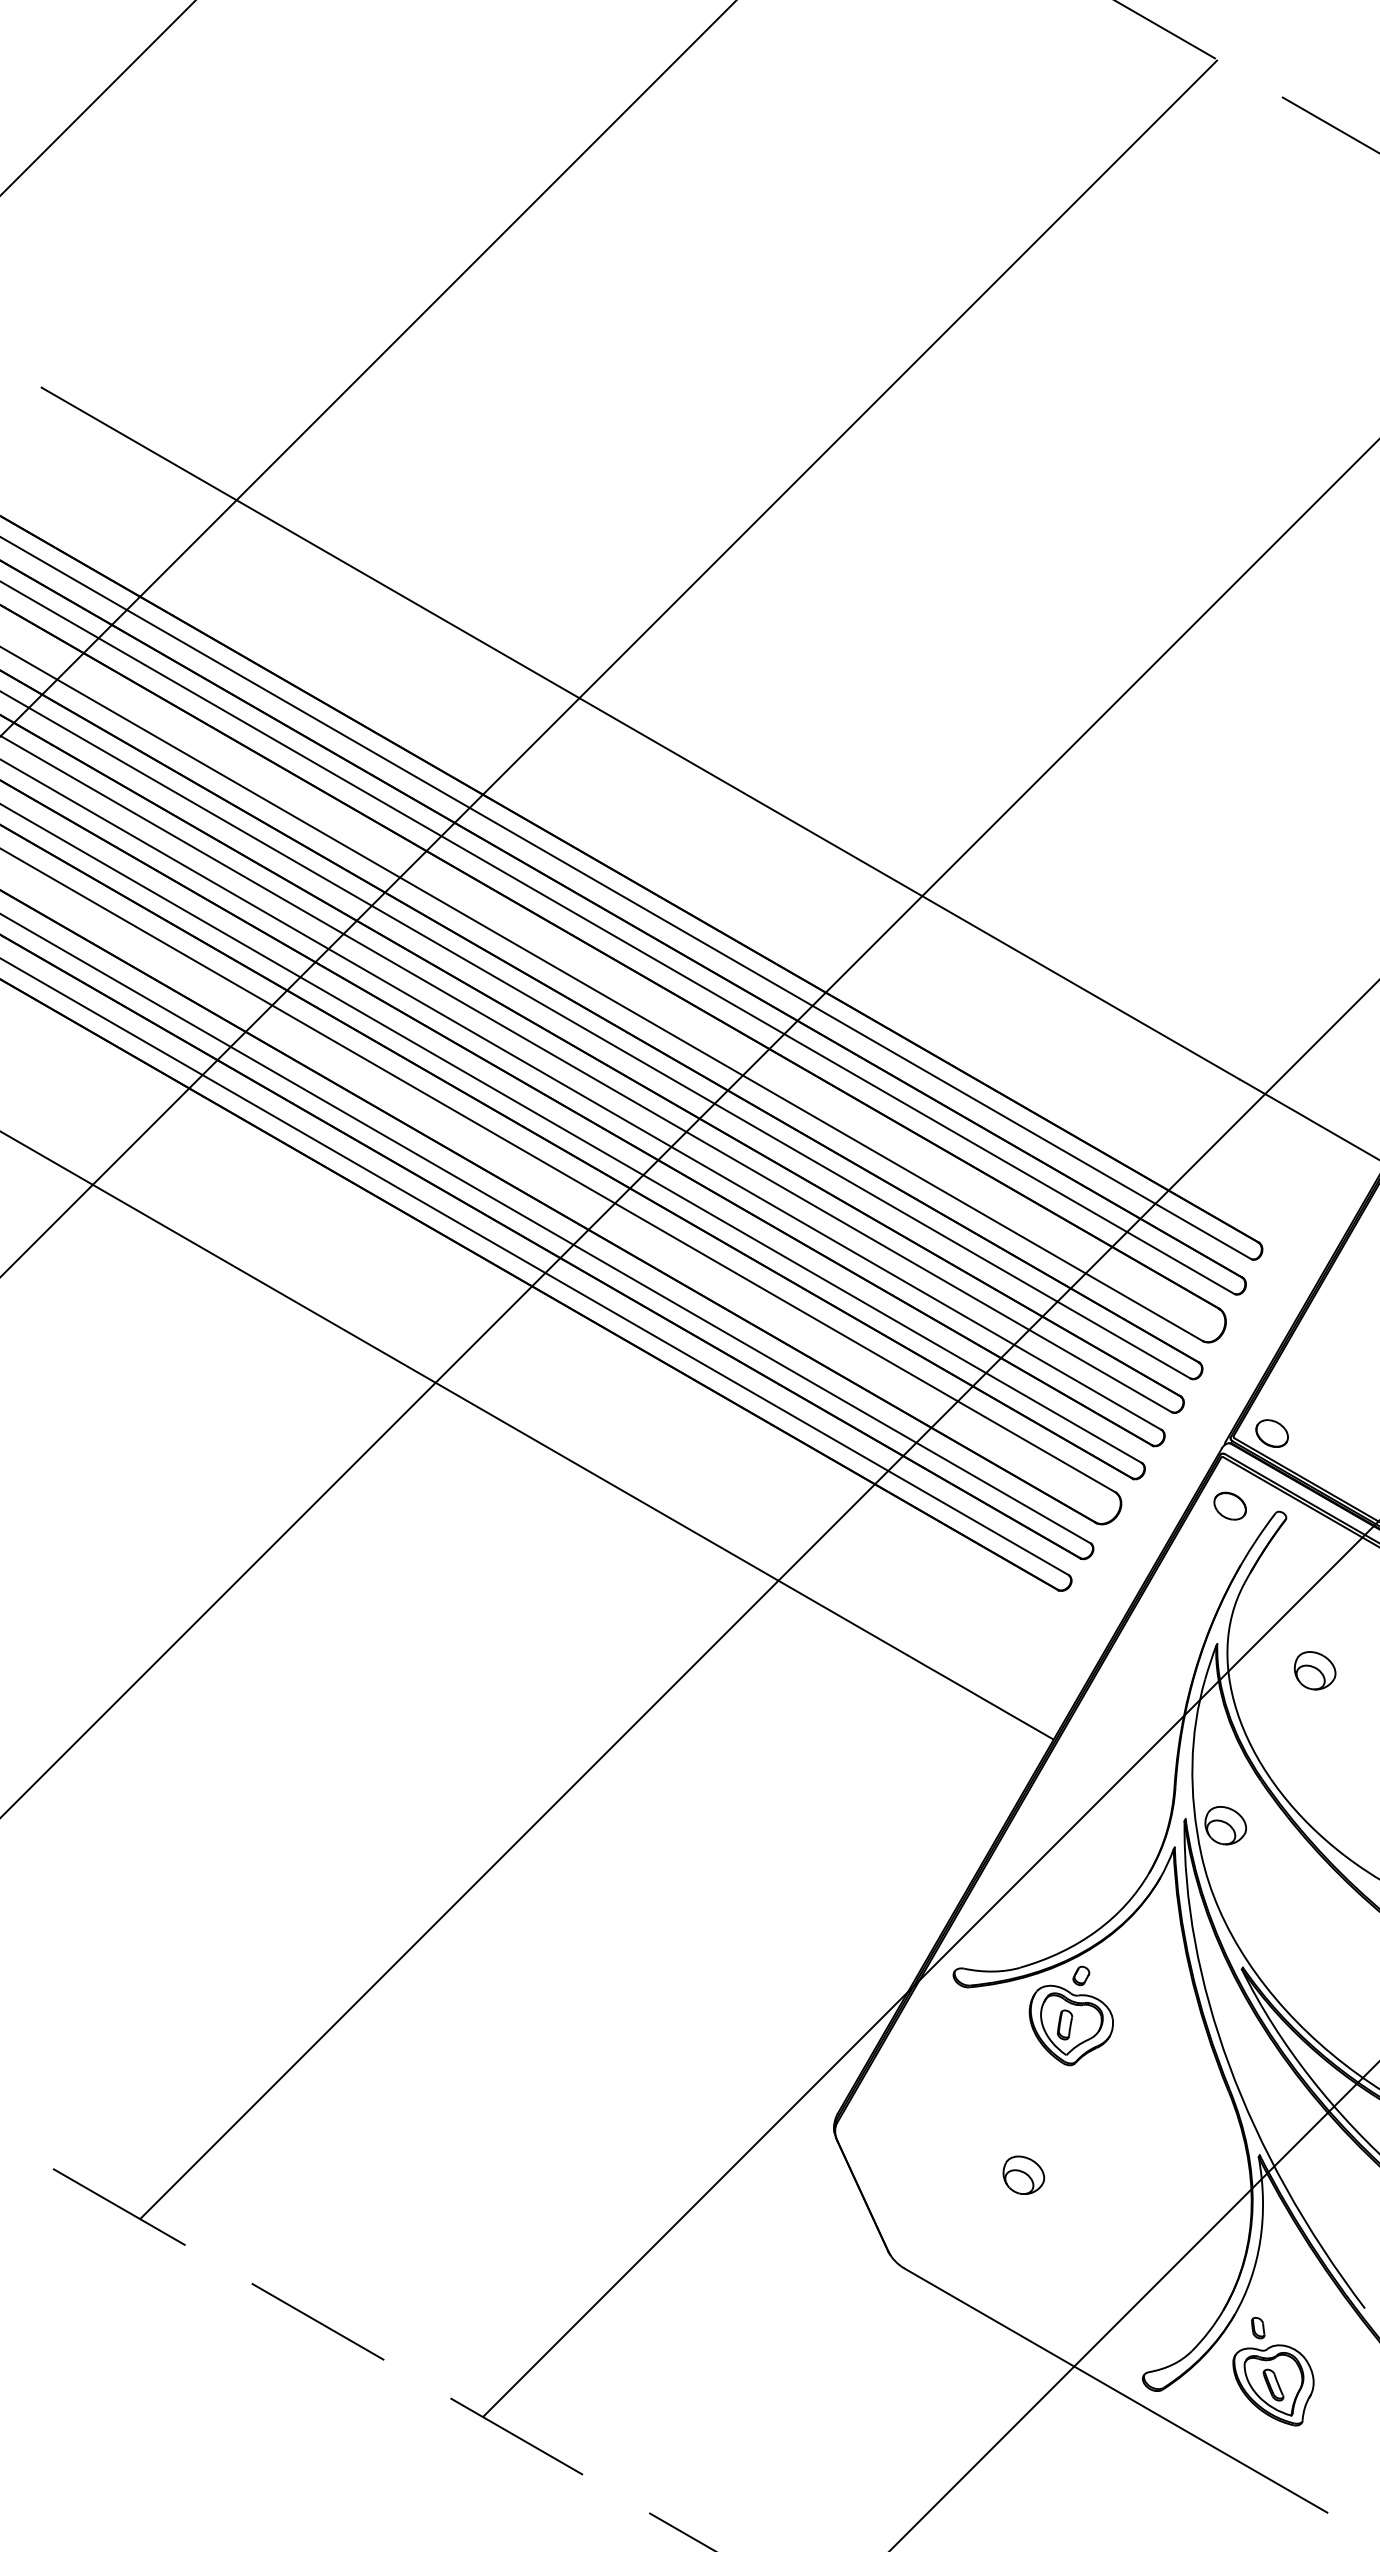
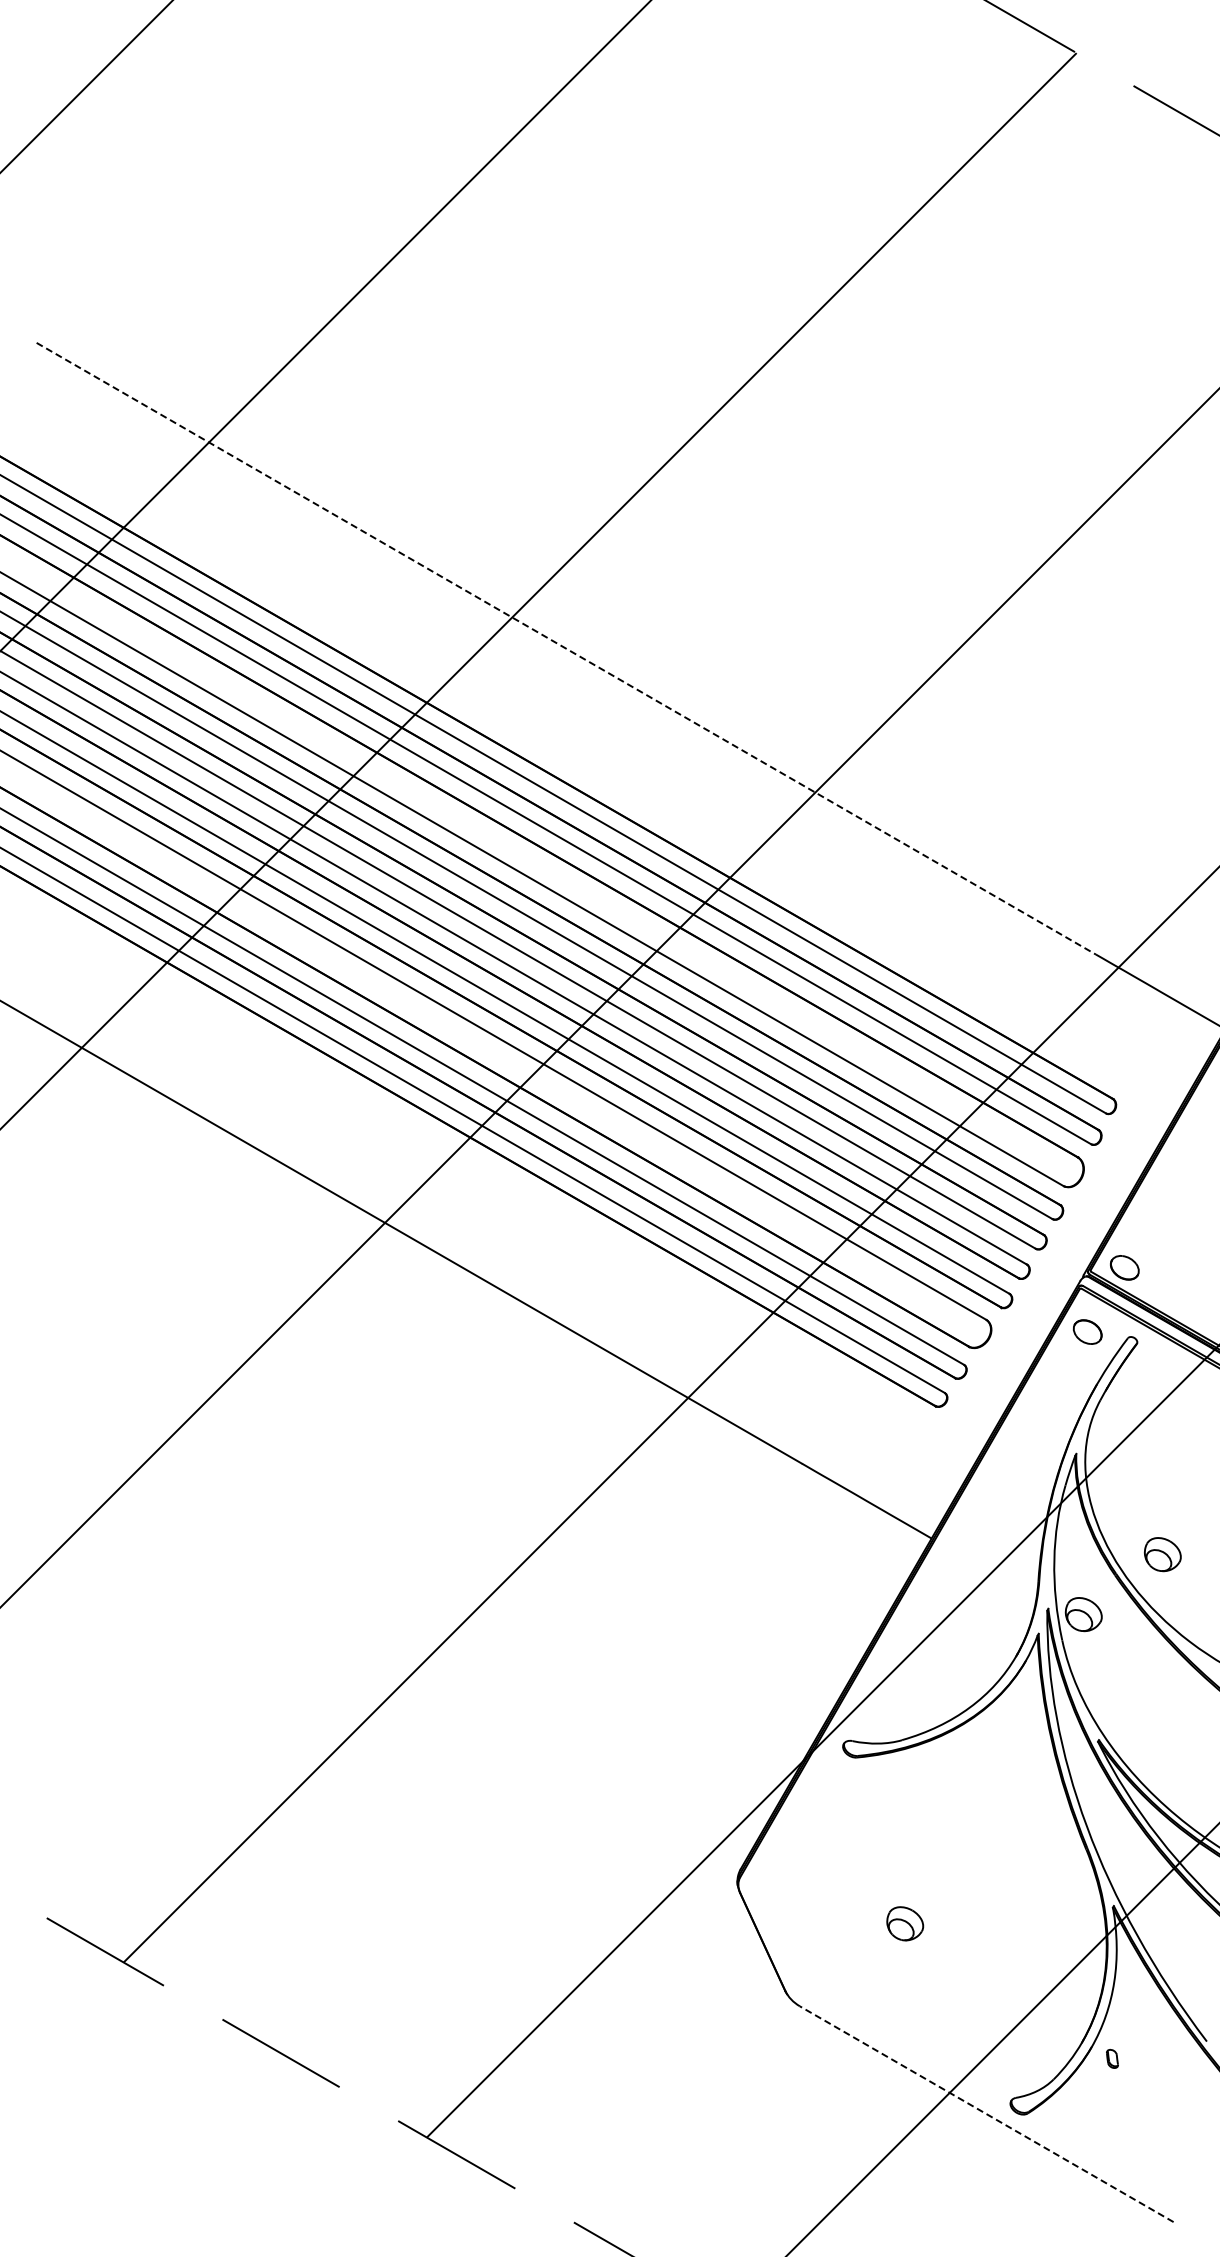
line: (640, 733) -> (566, 648), solid -> dashed
part: (1314, 1670) -> (1162, 1554), moved
part: (1070, 2015) -> (946, 1782), removed
part: (1272, 2385) -> (1125, 2109), removed
line: (1115, 2390) -> (986, 2114), solid -> dashed

